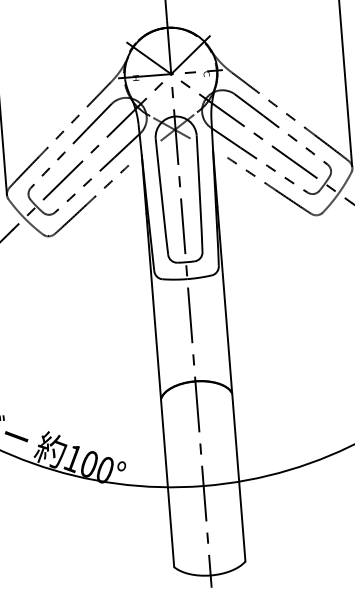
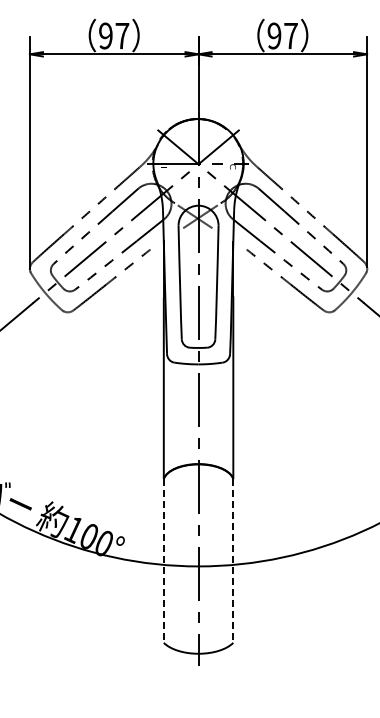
line: (239, 478) -> (233, 561), solid -> dashed
line: (167, 483) -> (163, 561), solid -> dashed

